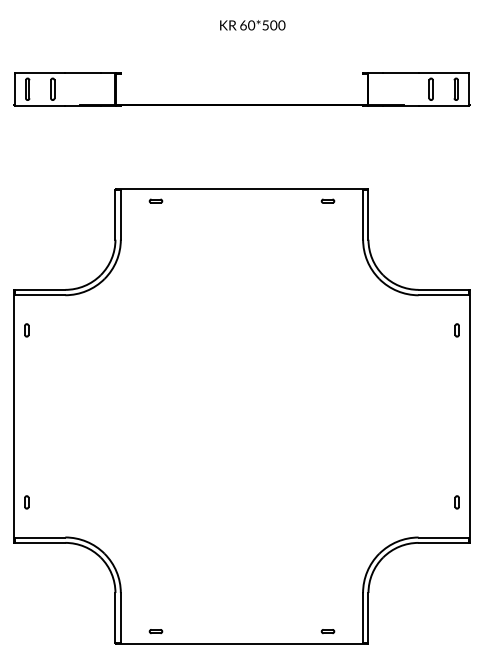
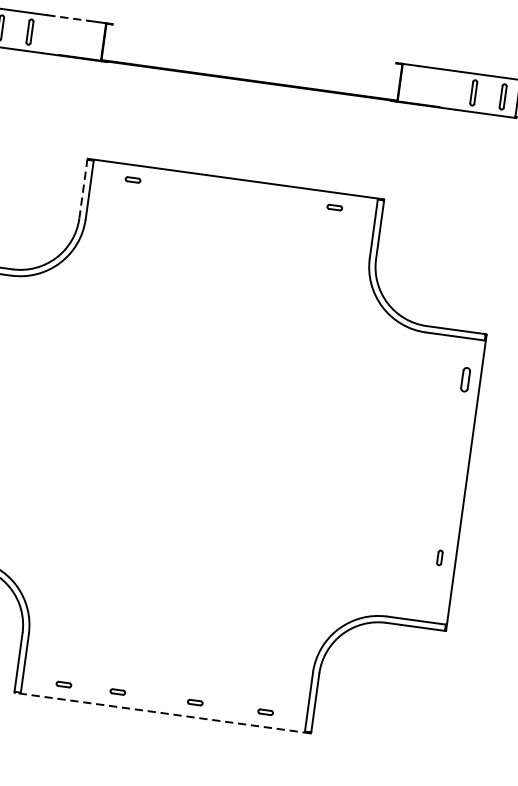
line: (83, 73) -> (68, 18), solid -> dashed
line: (115, 214) -> (83, 189), solid -> dashed
part: (456, 330) -> (464, 379), size x1.6
part: (456, 502) -> (439, 557), moved
part: (201, 631) -> (117, 691), added
part: (267, 631) -> (194, 702), added
line: (241, 644) -> (162, 713), solid -> dashed

